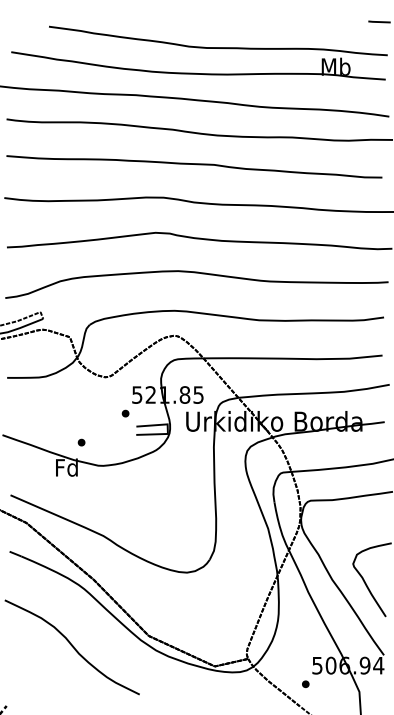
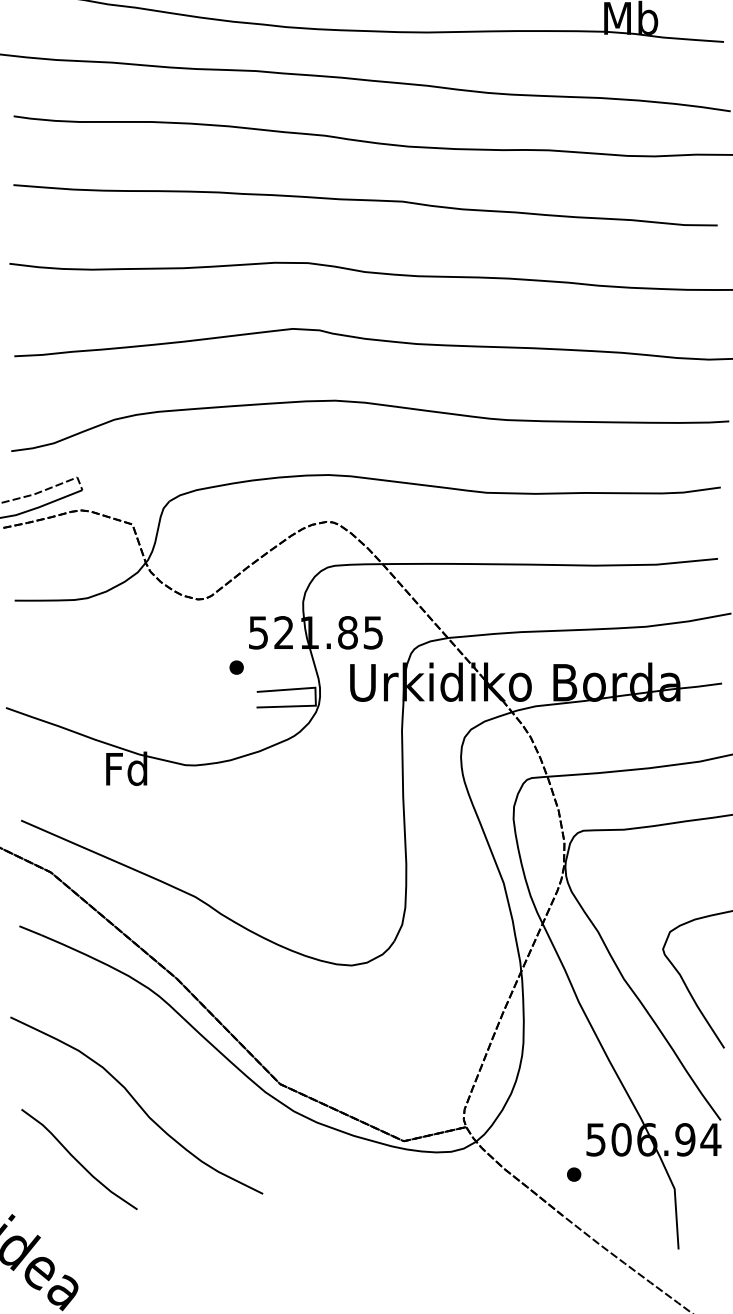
part: (81, 442) -> (154, 721), removed
curve: (41, 676) -> (79, 1160), added

